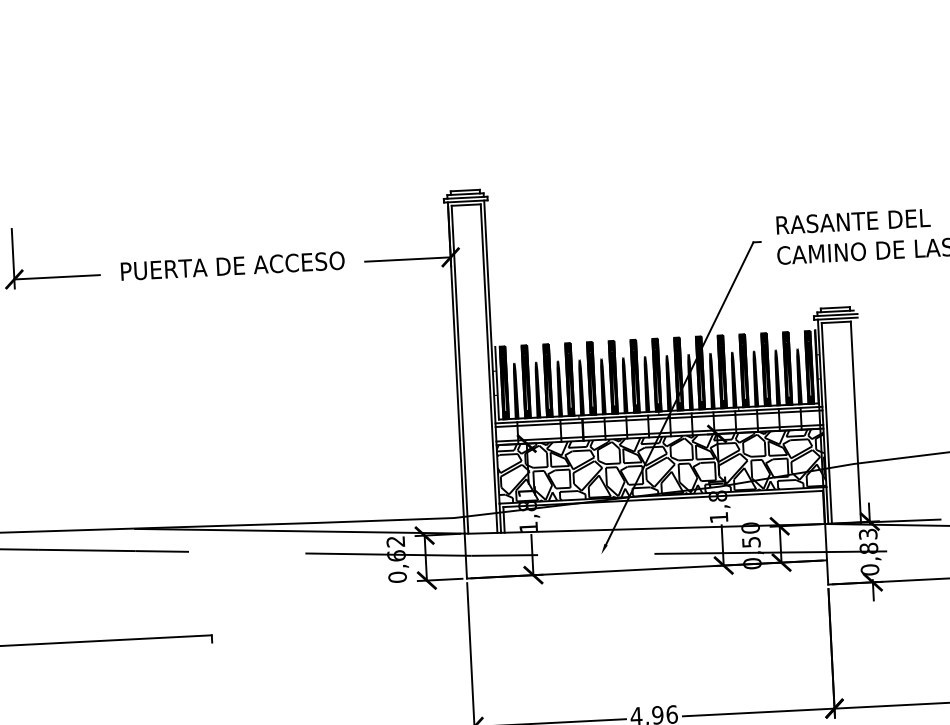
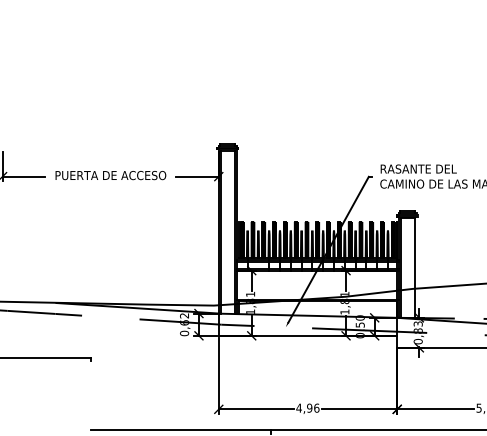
hatch: (660, 464) -> (317, 284), removed

